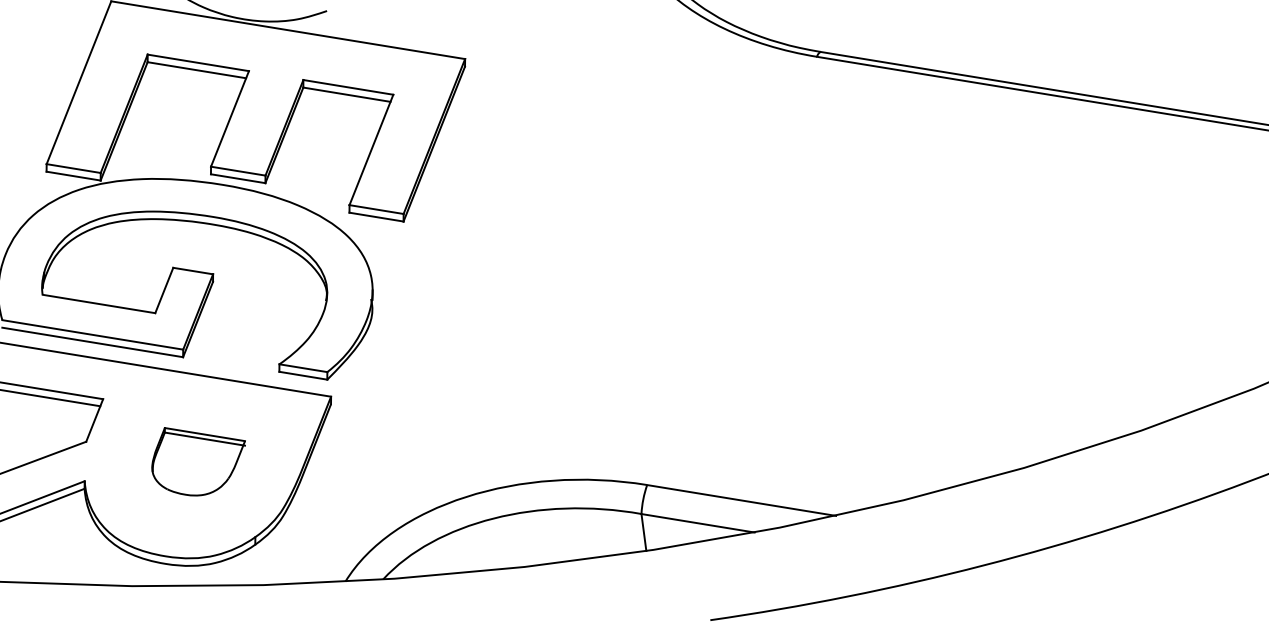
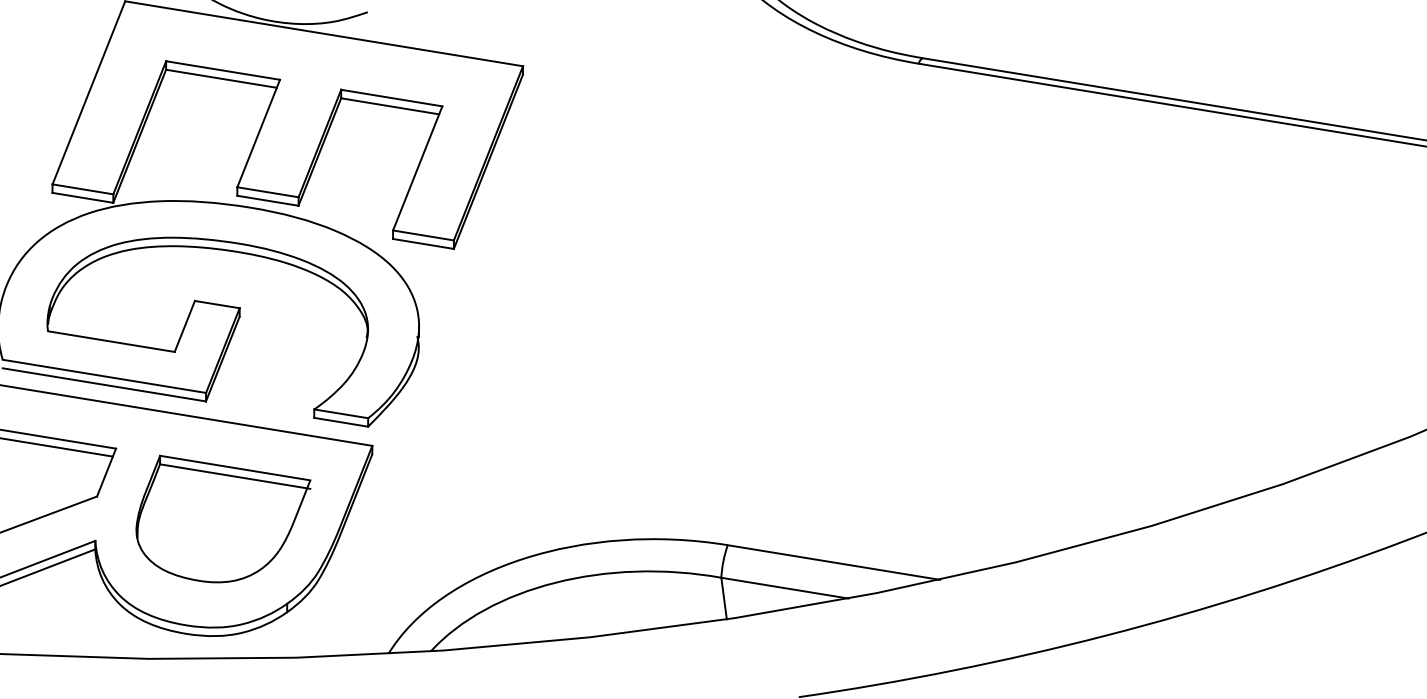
part: (198, 461) -> (223, 518), size x1.67

